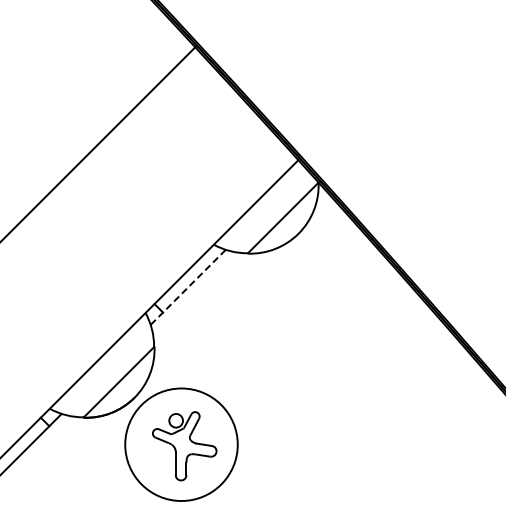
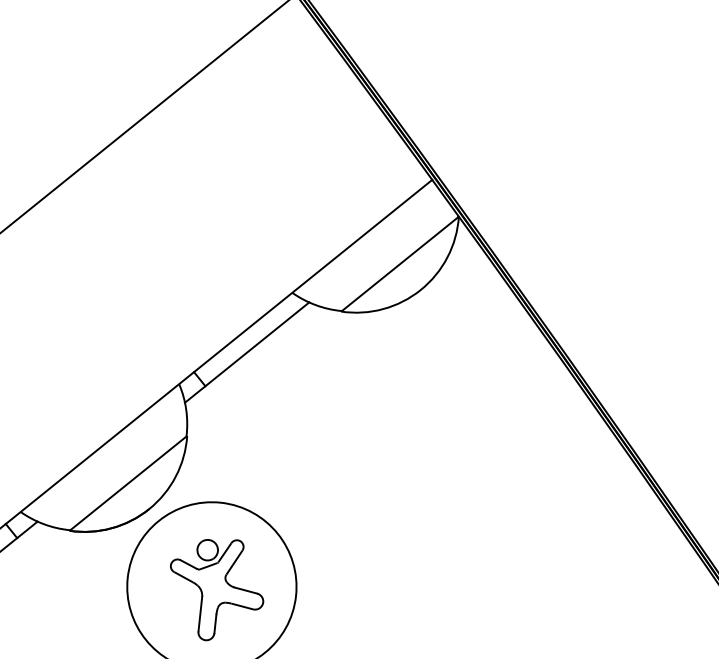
line: (187, 287) -> (245, 352), dashed -> solid

